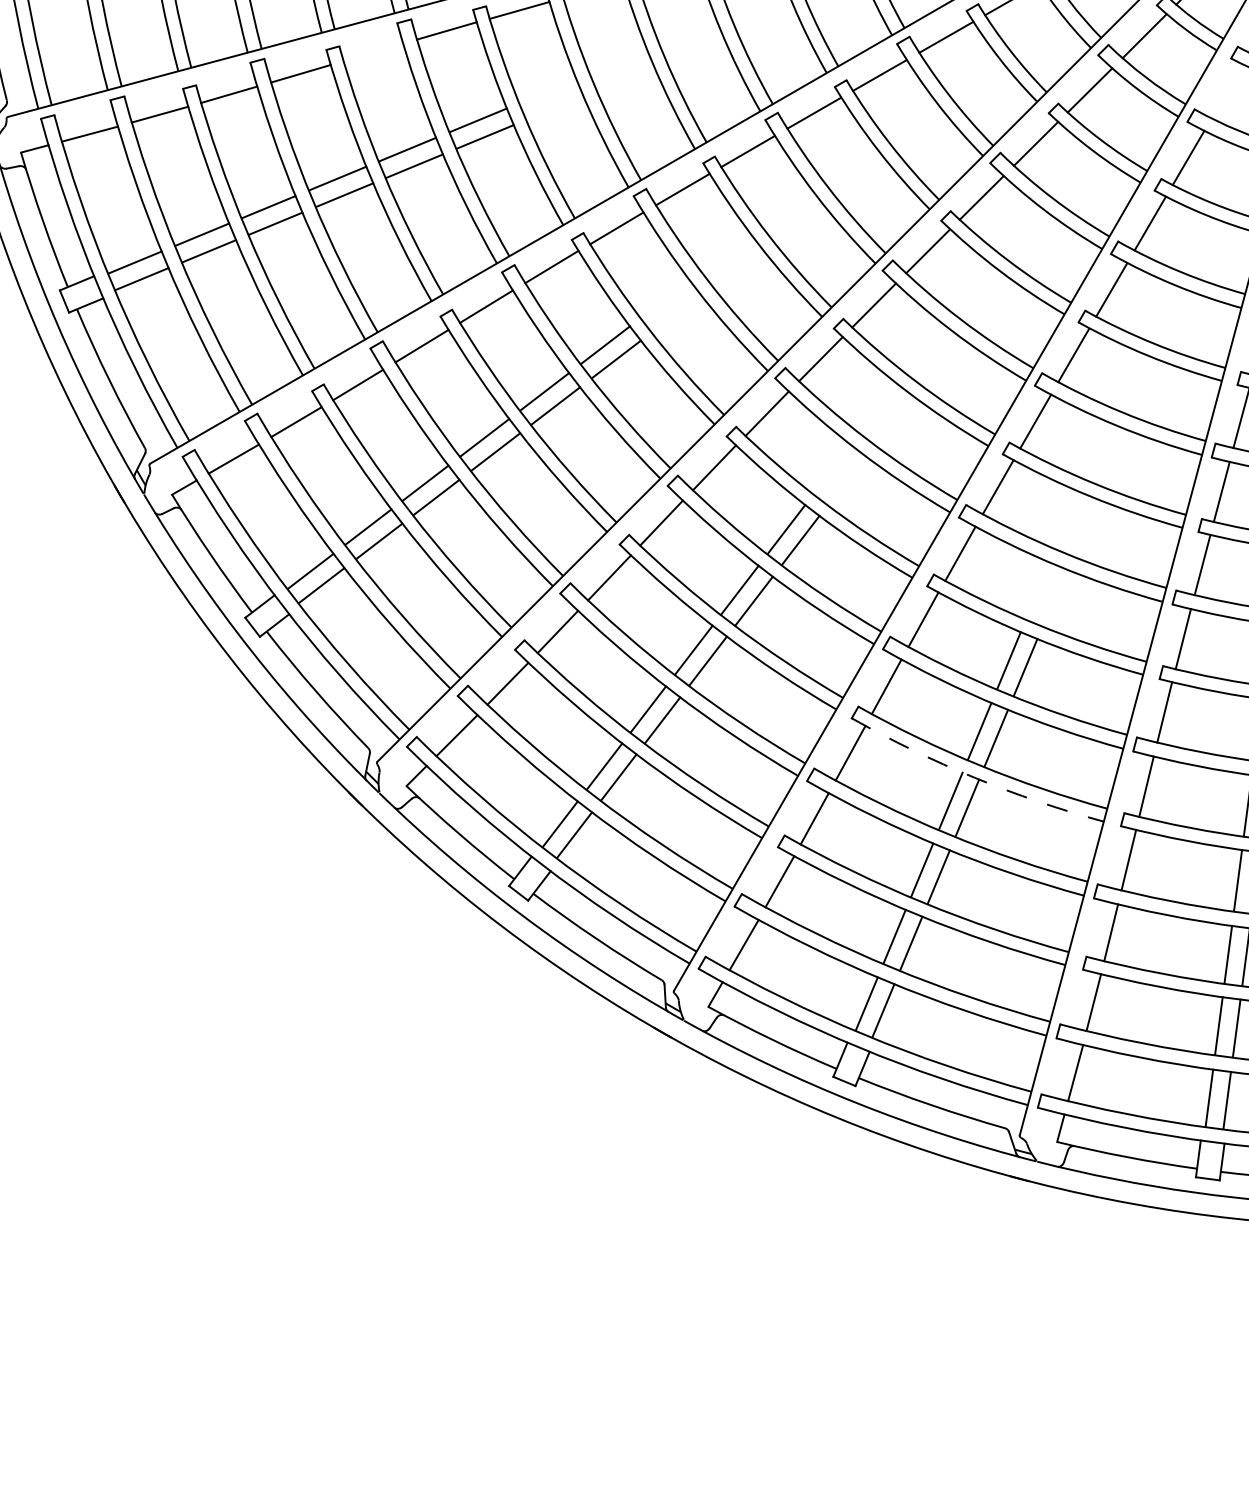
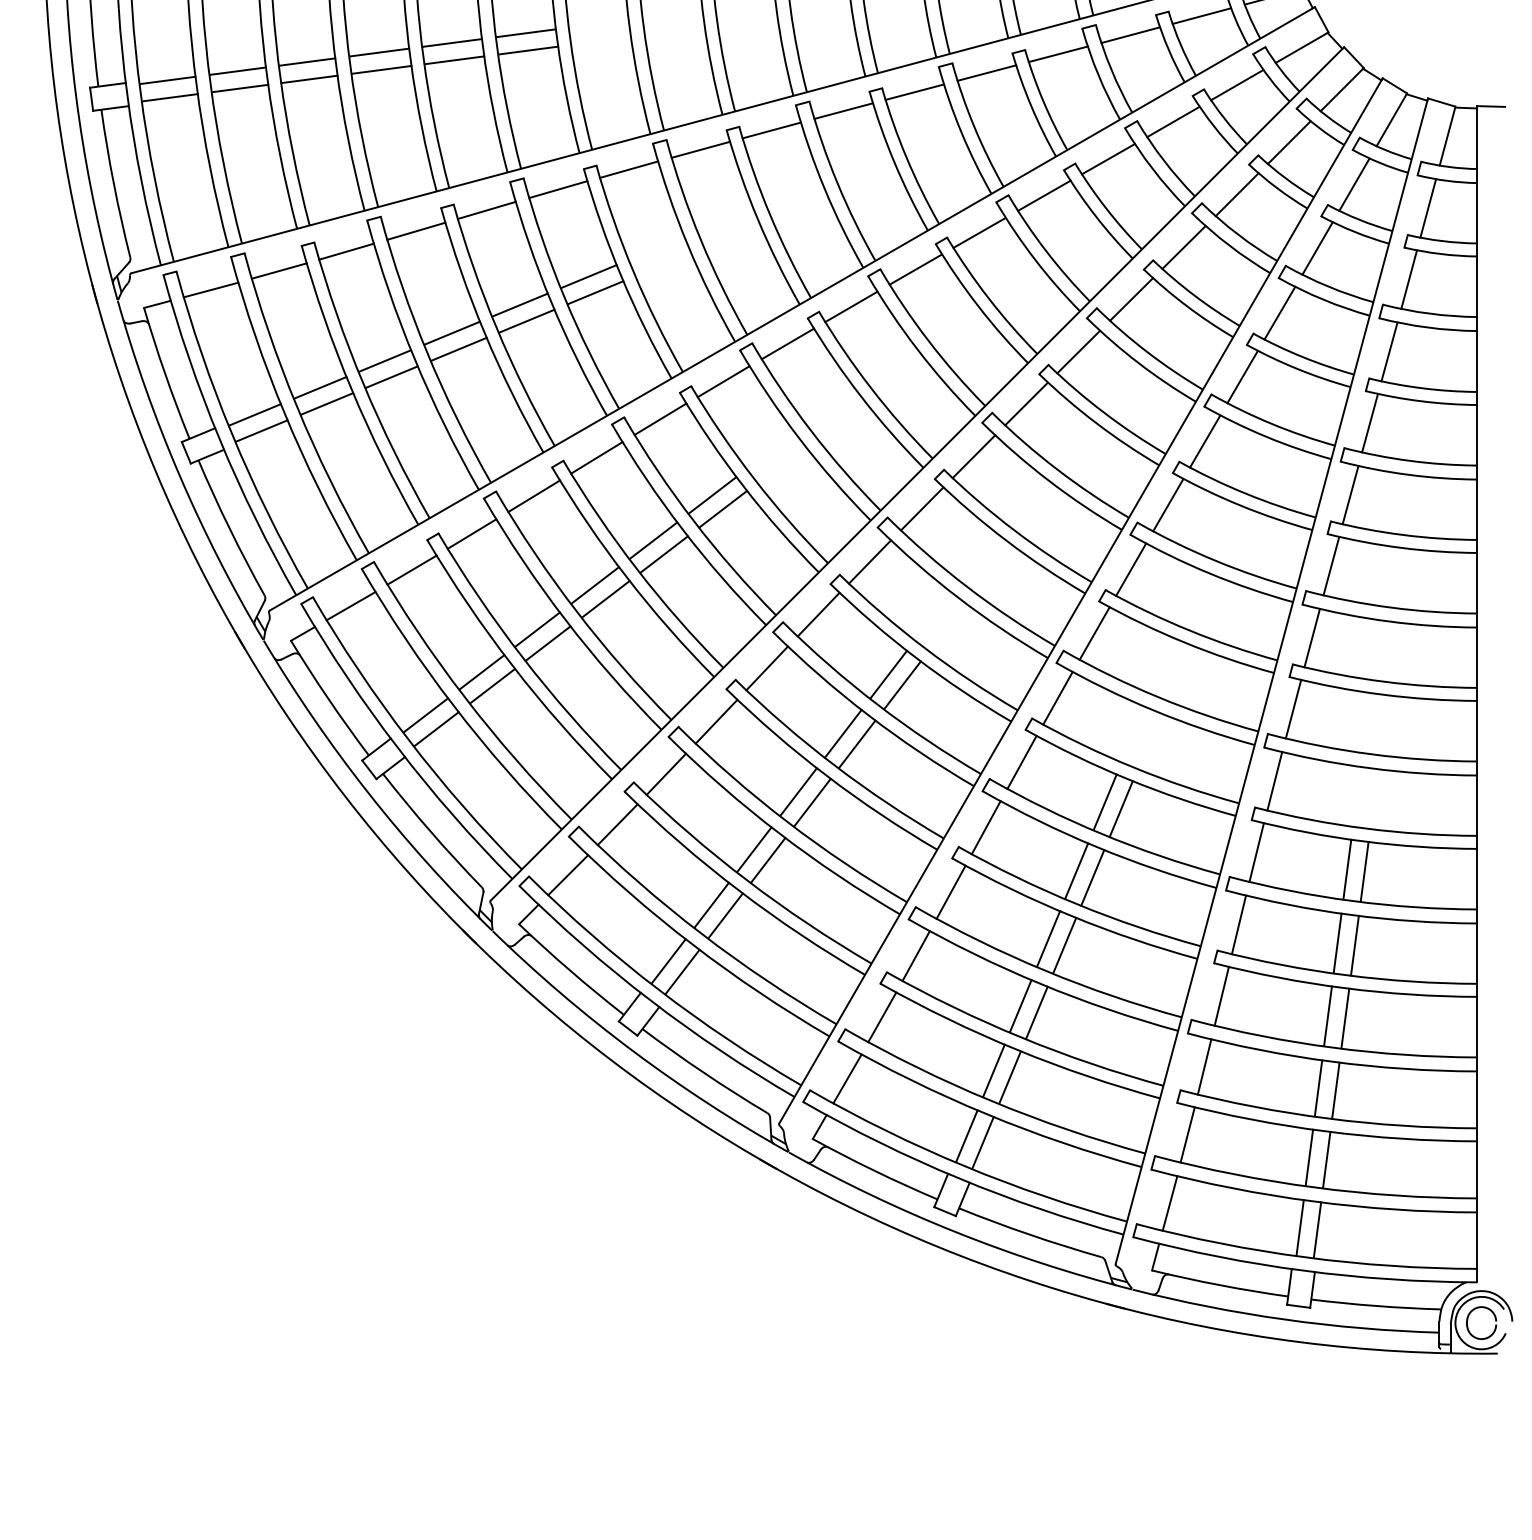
line: (373, 51) -> (486, 209), added
line: (1227, 91) -> (1317, 248), added
arc: (974, 778) -> (1071, 916), dashed -> solid

